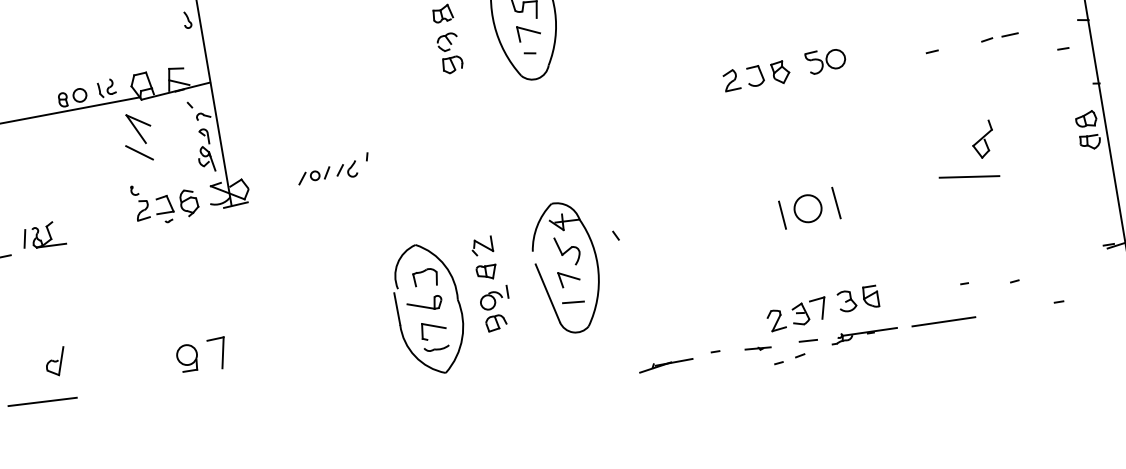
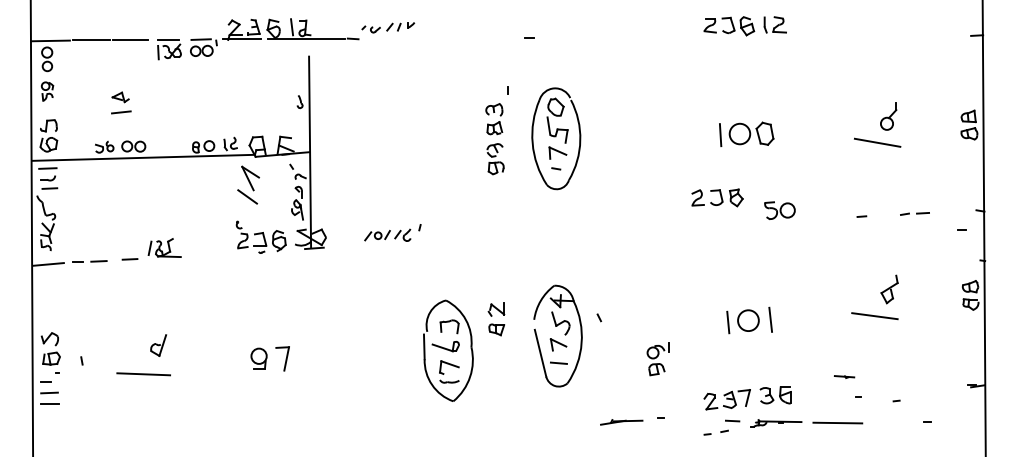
part: (756, 75) -> (717, 197), moved
part: (495, 309) -> (657, 359), moved
line: (758, 348) -> (844, 376), moved

